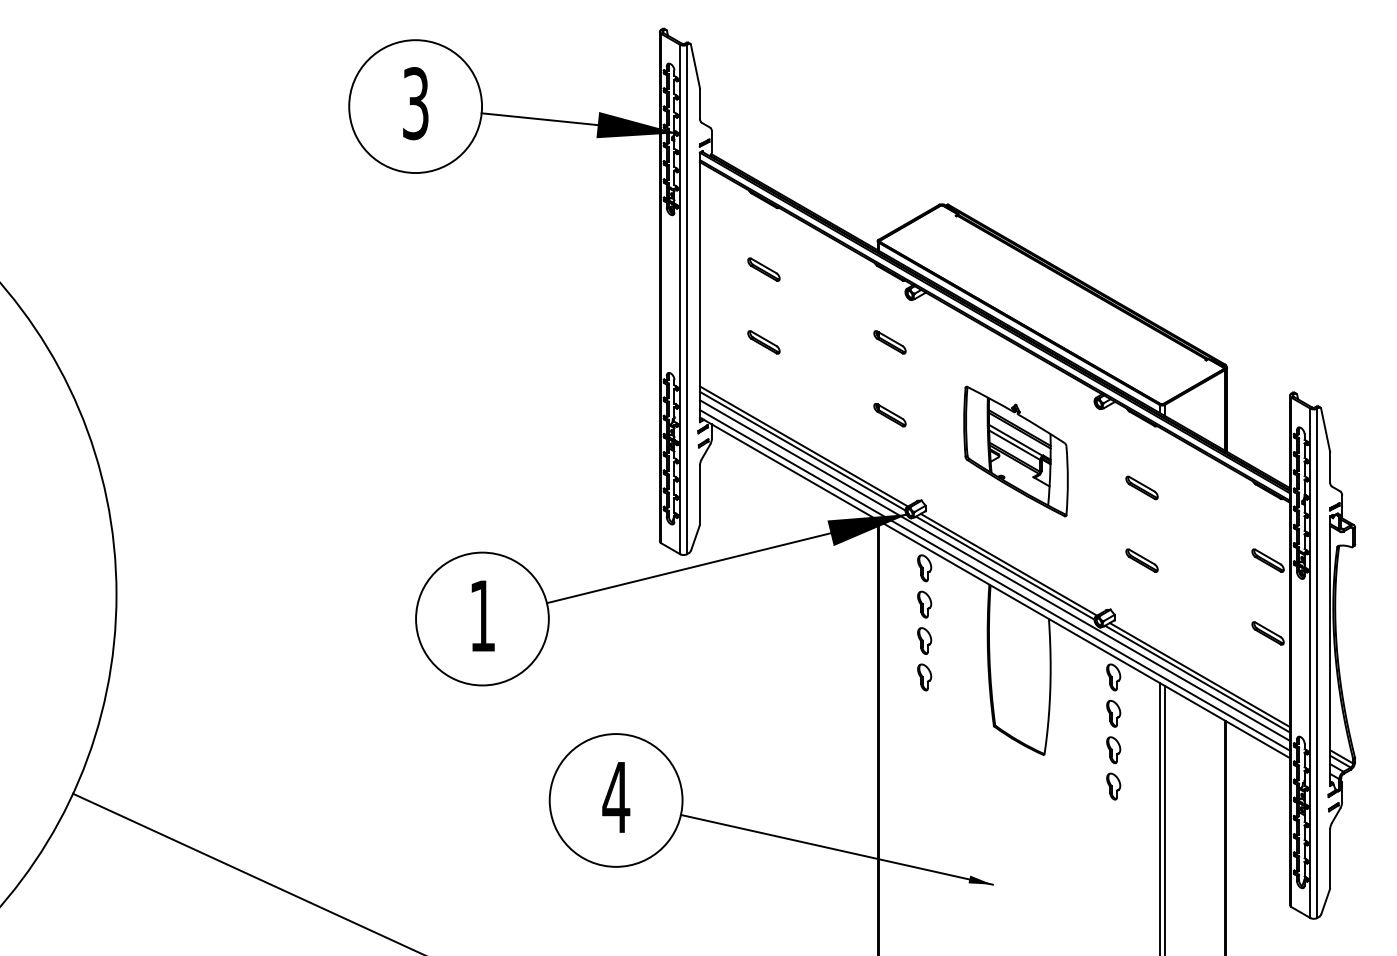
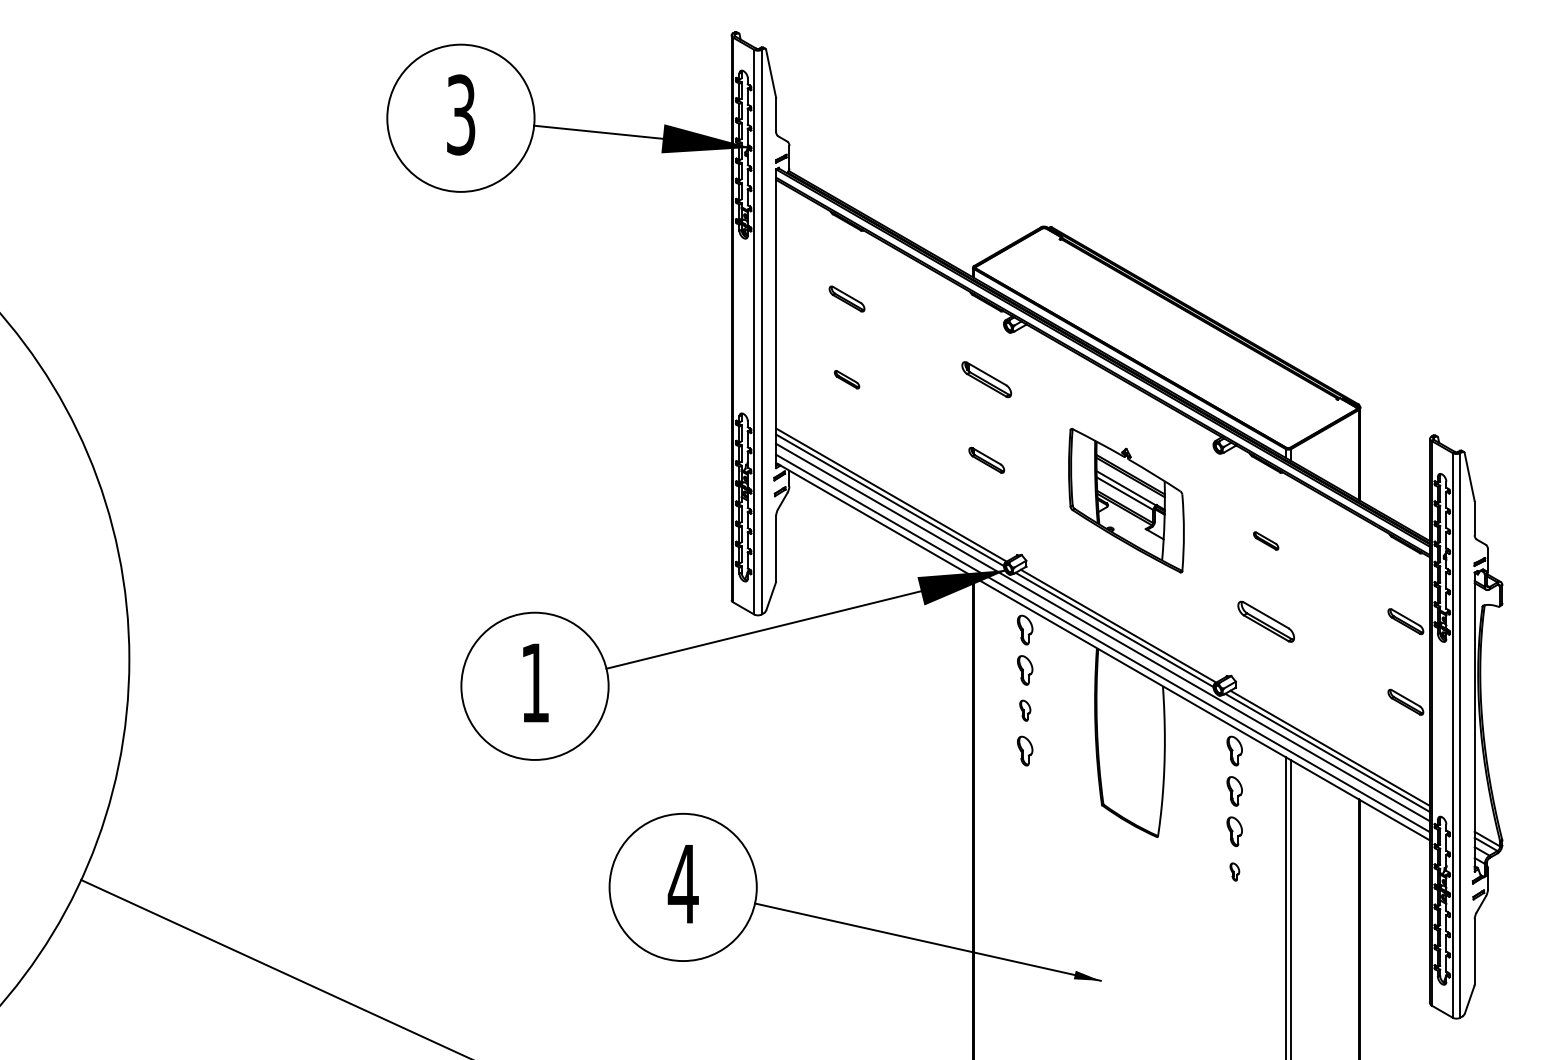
part: (763, 342) -> (846, 379), size x0.7
part: (889, 342) -> (986, 379), size x1.4
part: (1141, 487) -> (1265, 540), size x0.7
part: (1141, 560) -> (1265, 621), size x1.6
part: (924, 640) -> (1025, 710), size x0.7
part: (1113, 786) -> (1234, 871), size x0.6

